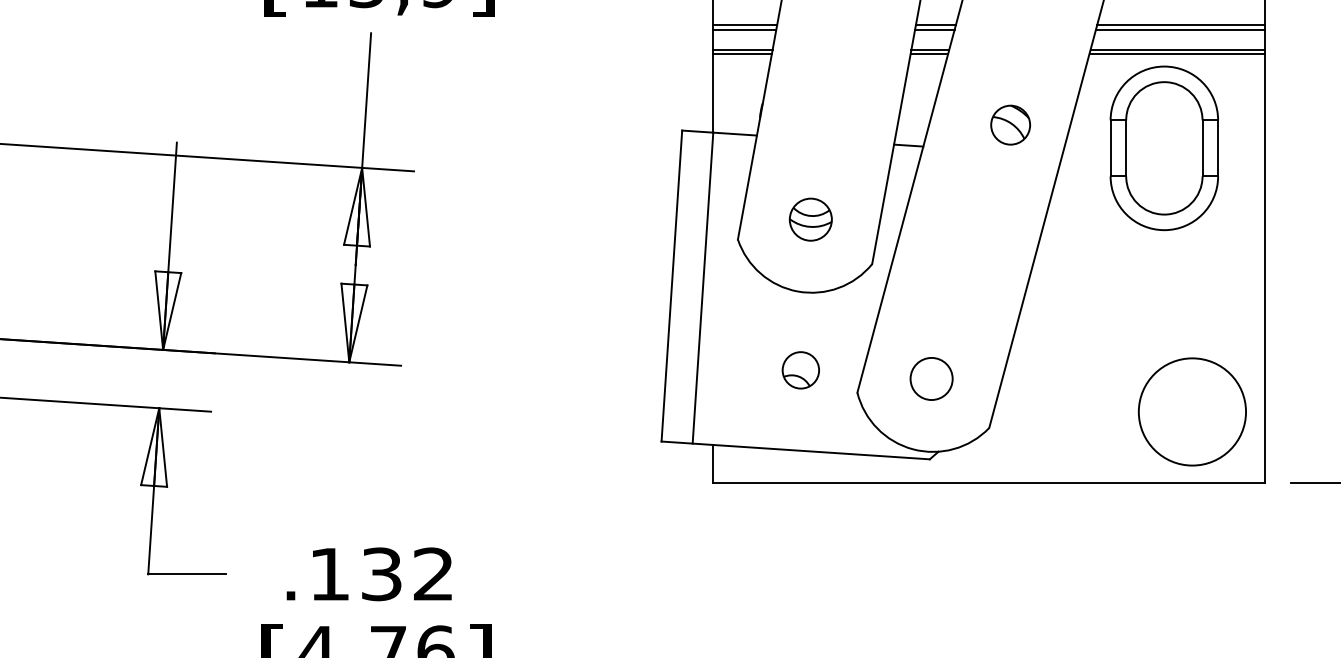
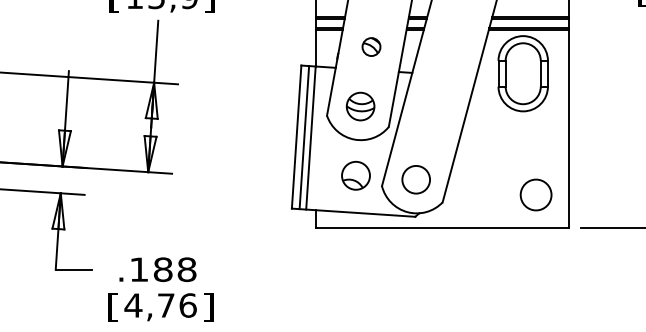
part: (1010, 123) -> (371, 46), moved
part: (810, 219) -> (360, 106), size x1.43
line: (688, 286) -> (304, 137), added
part: (799, 369) -> (355, 175), size x1.67
circle: (930, 378) -> (415, 179), size x1.43
circle: (1191, 410) -> (535, 194), size x0.62
text: (406, 573) -> (174, 269), .132 -> .188

